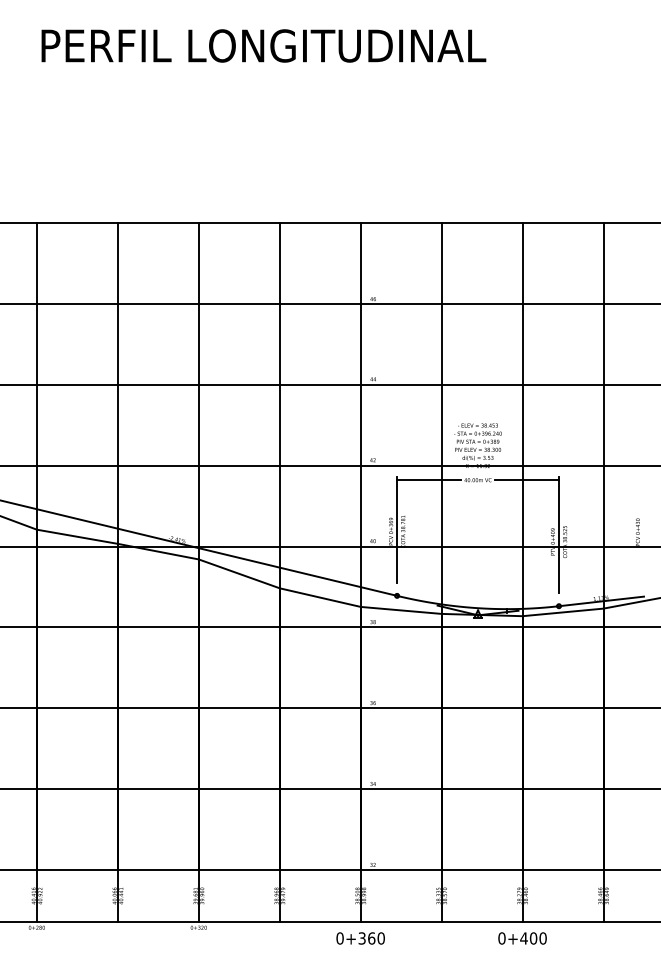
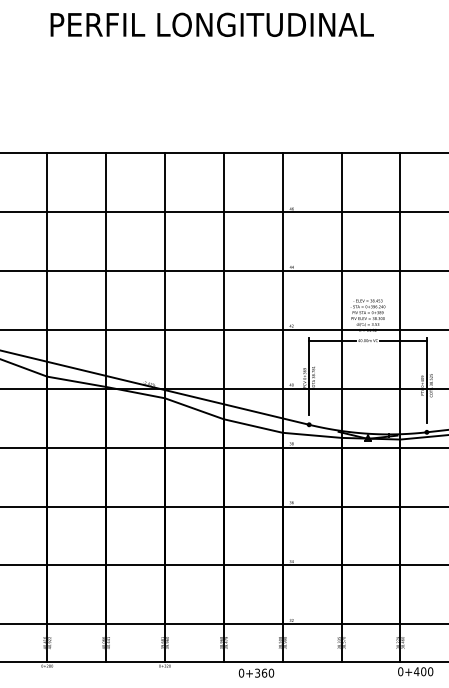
text: (360, 938) -> (256, 673), moved
text: (522, 938) -> (415, 671), moved

